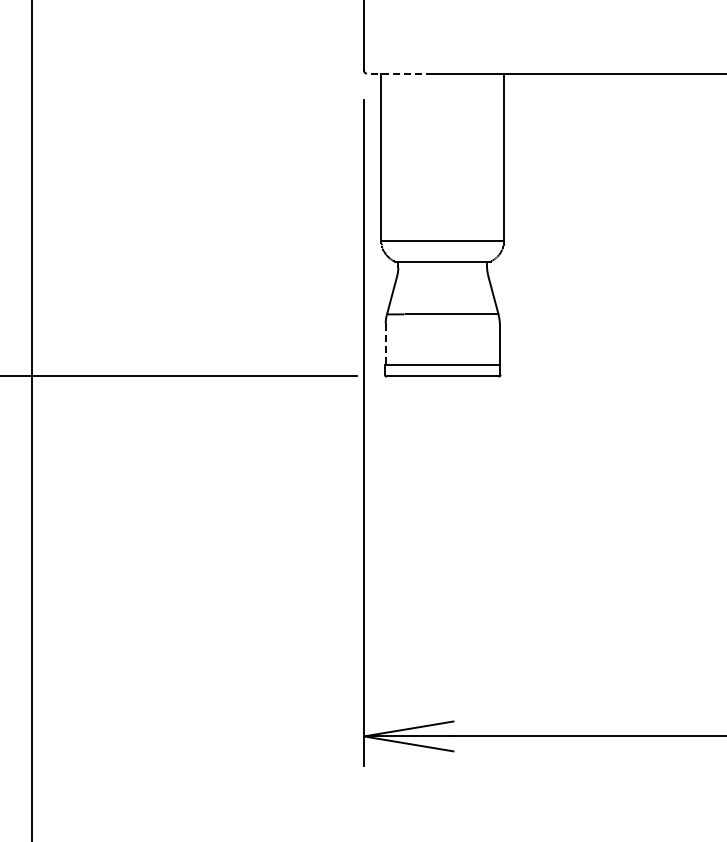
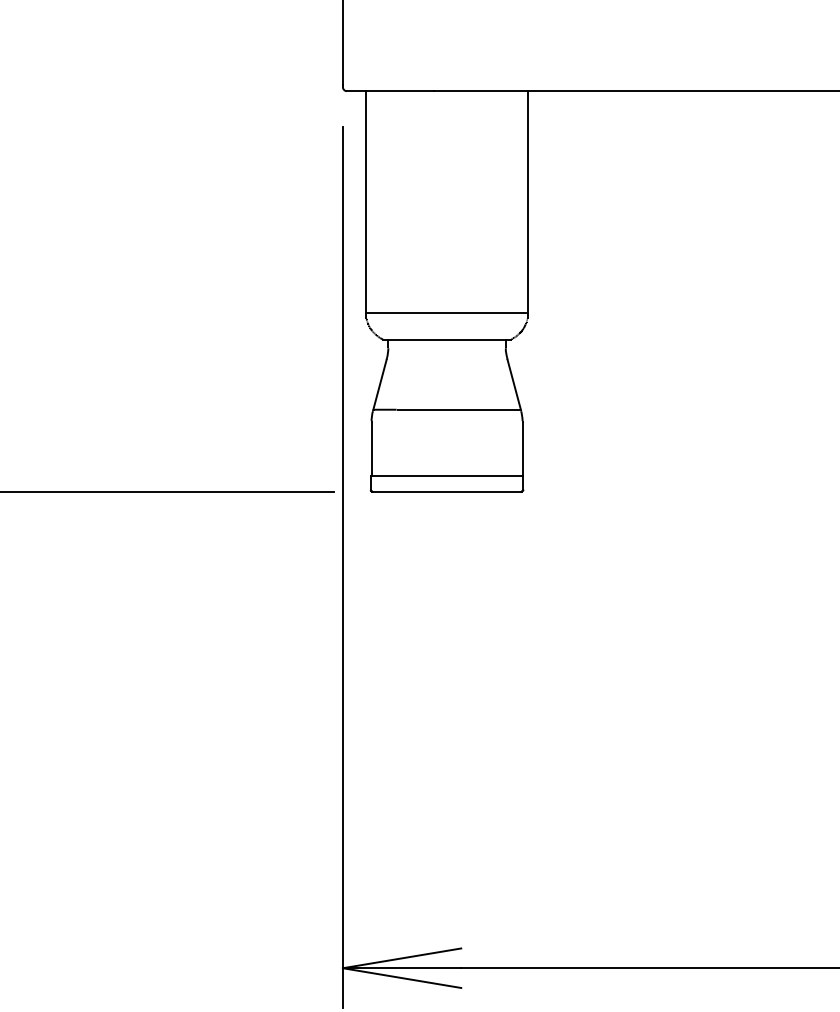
line: (399, 73) -> (389, 90), dashed -> solid
line: (385, 344) -> (371, 449), dashed -> solid

